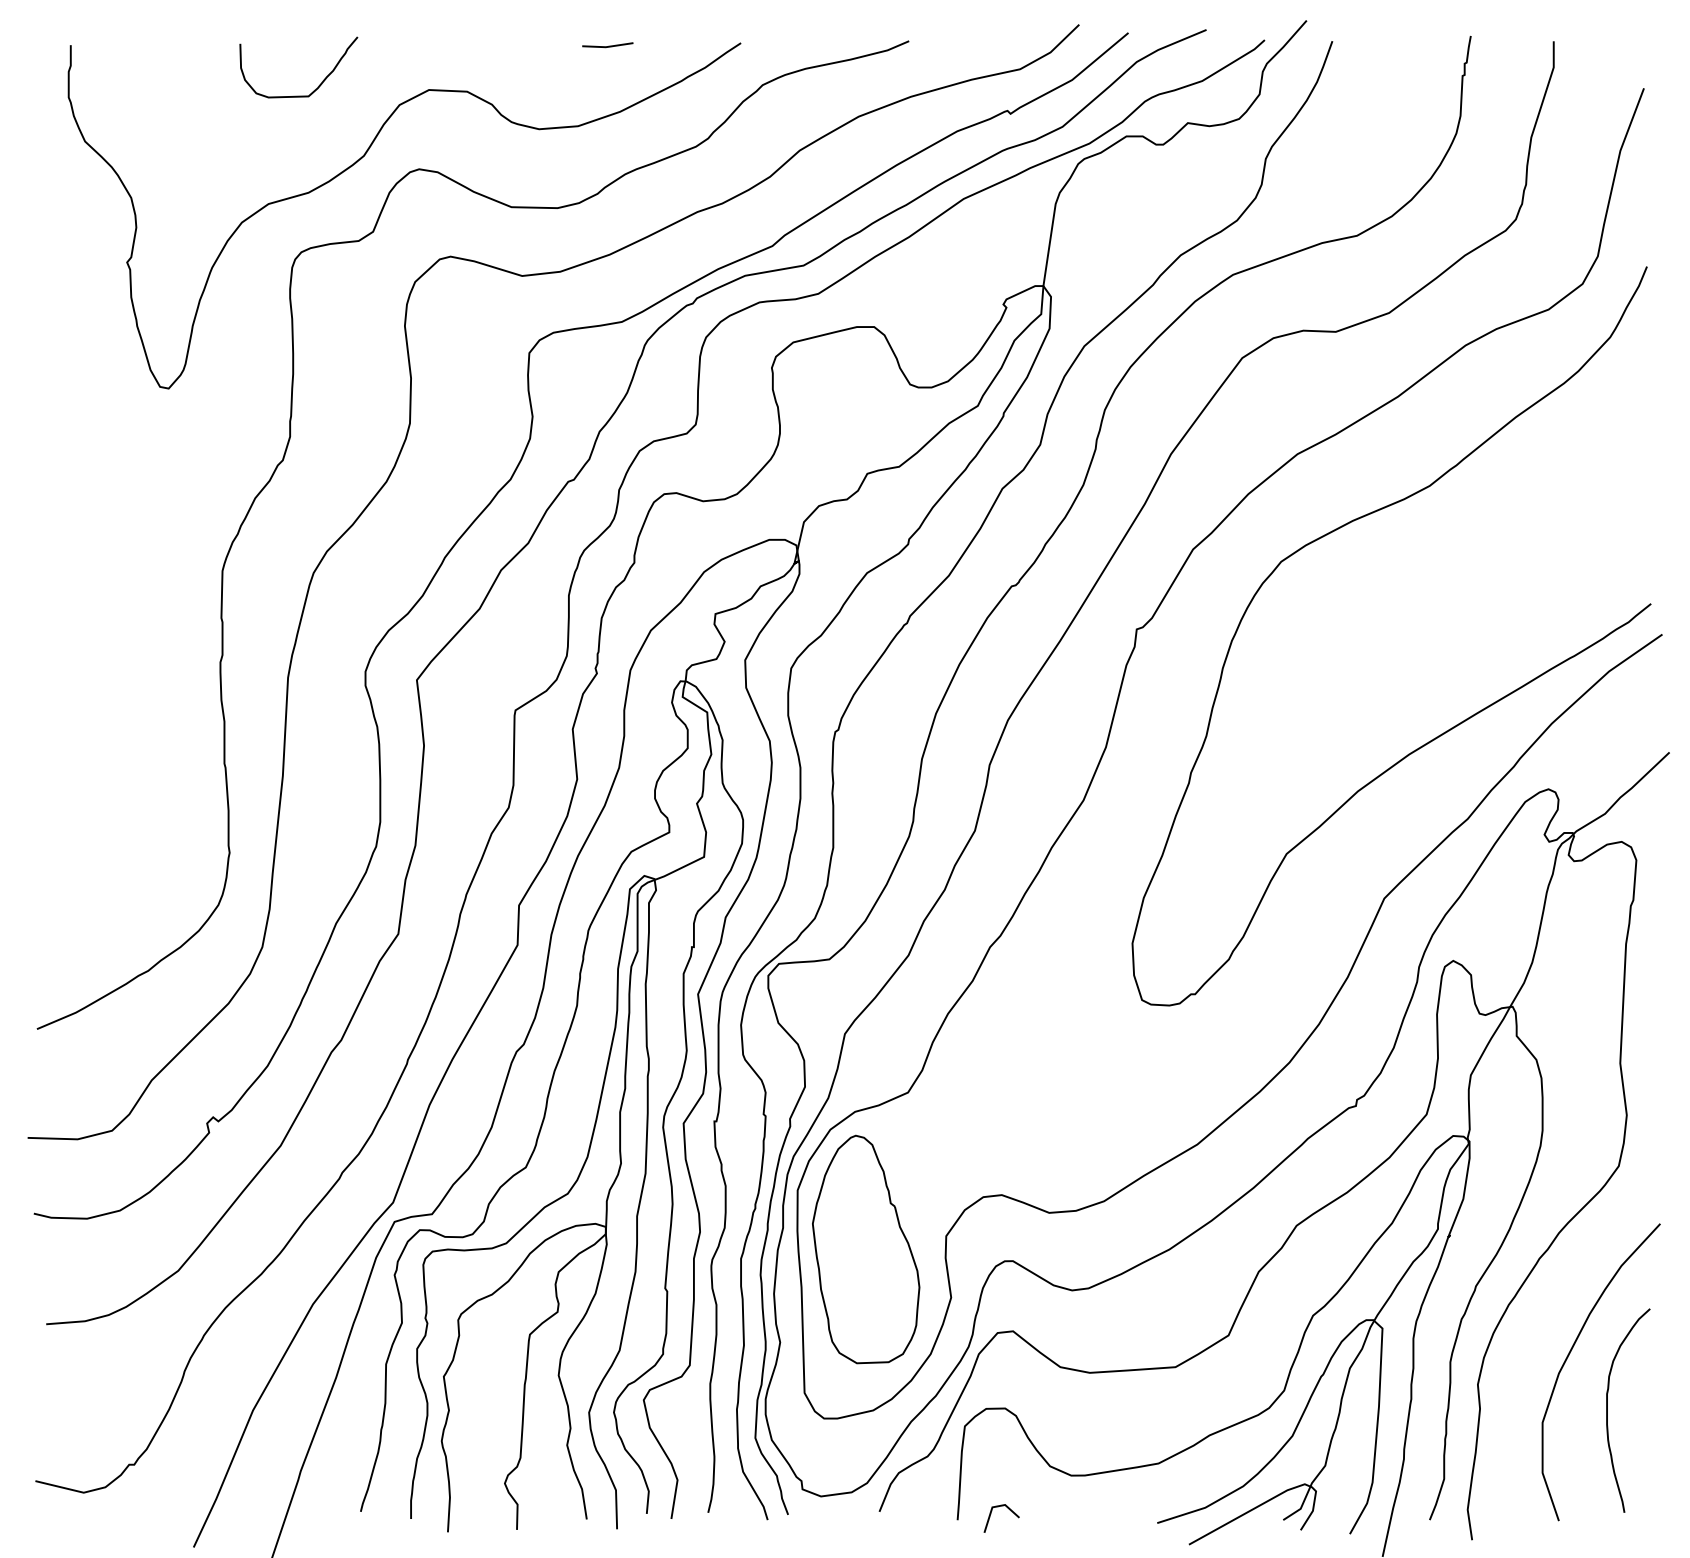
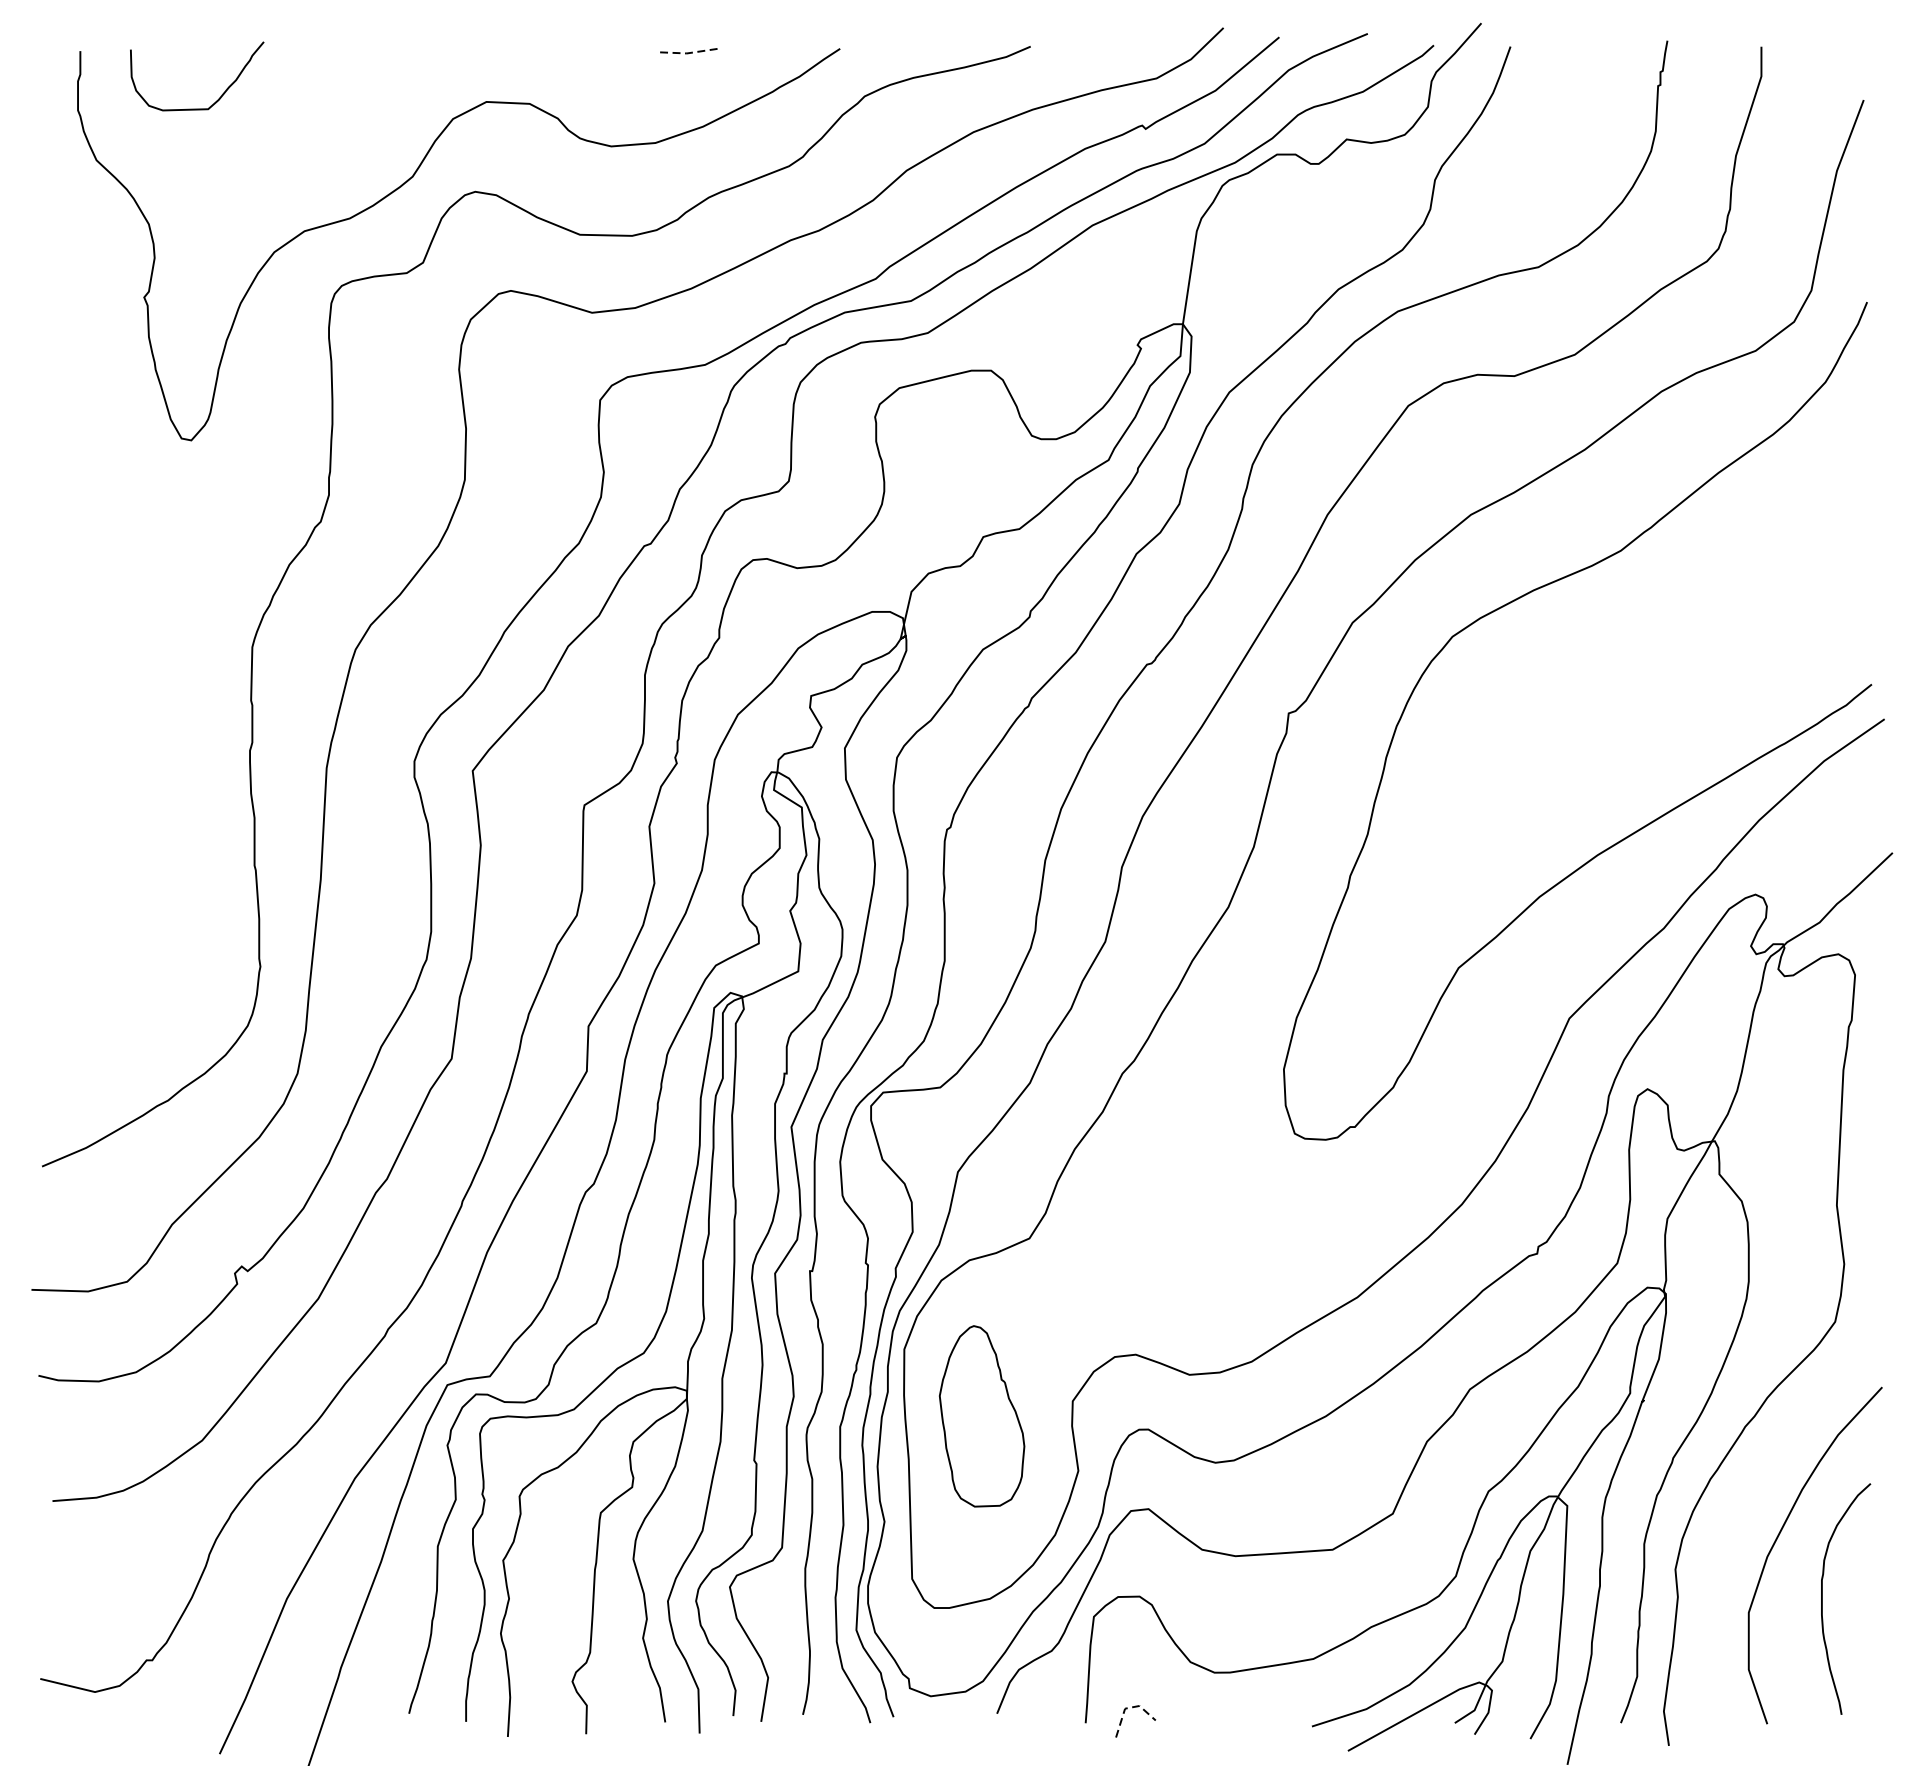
line: (607, 46) -> (688, 52), solid -> dashed
curve: (318, 85) -> (219, 96), moved
part: (866, 1249) -> (982, 1416), size x0.7
line: (995, 1506) -> (1128, 1707), solid -> dashed

